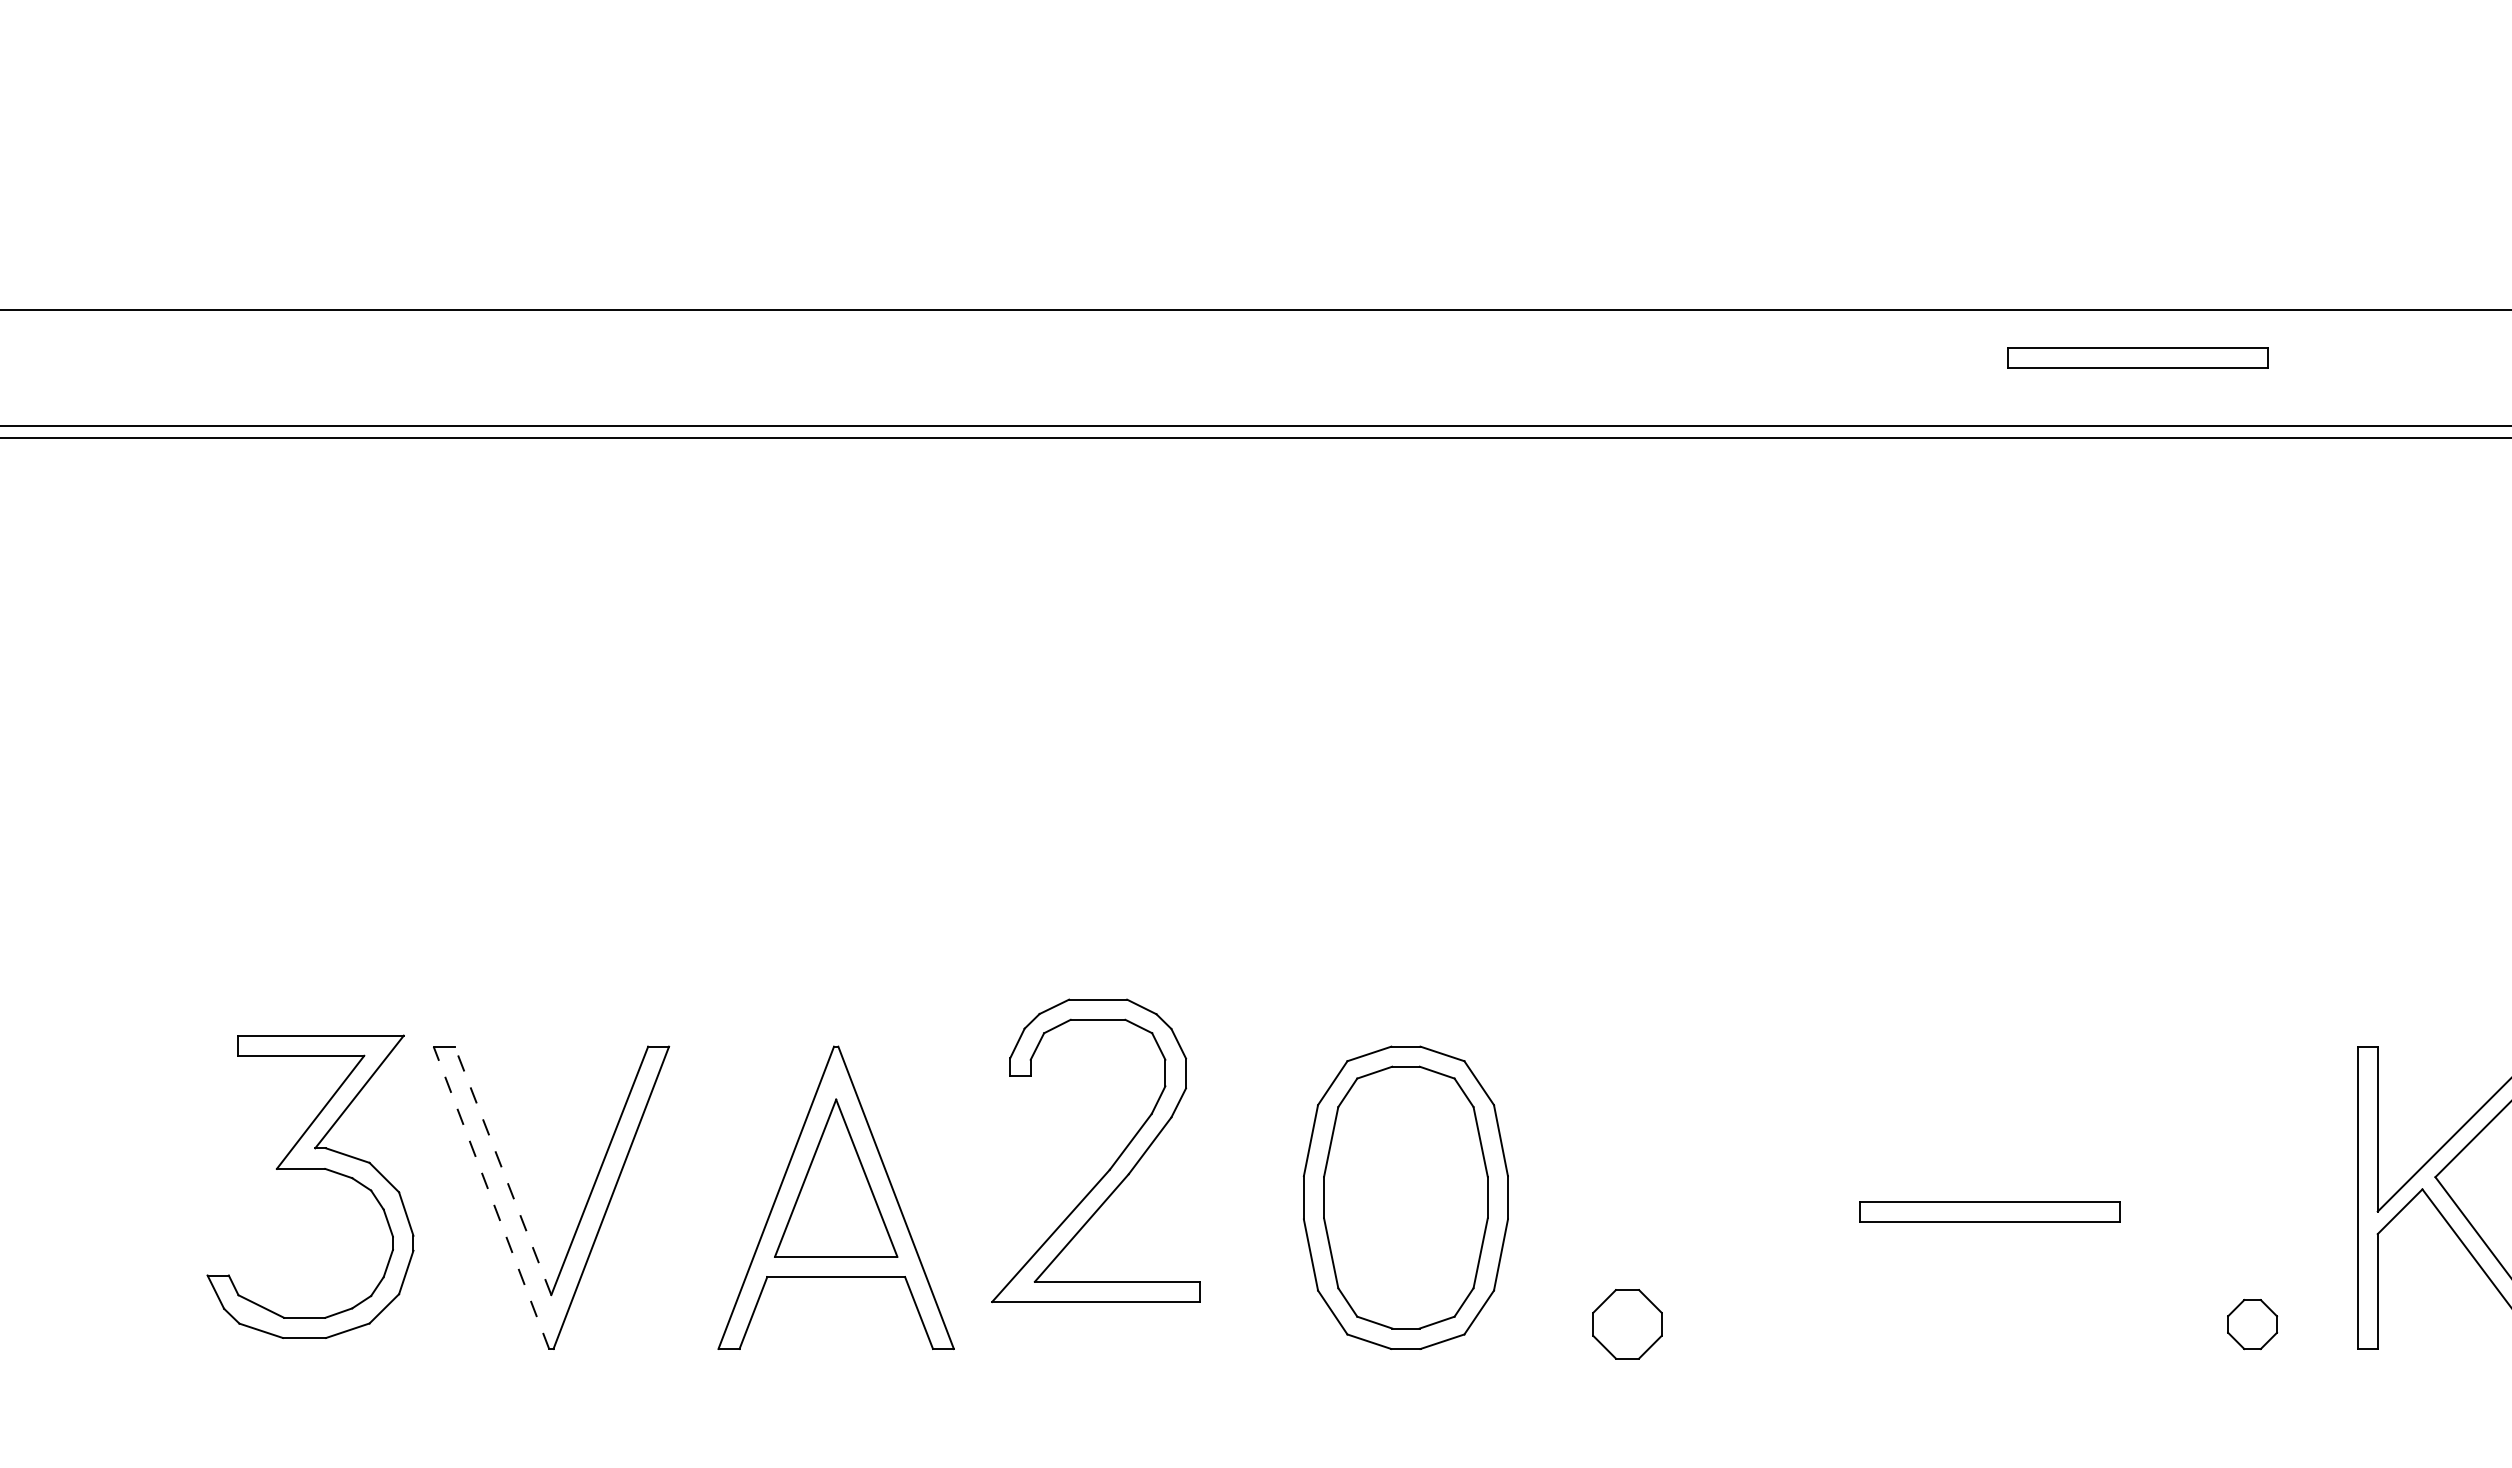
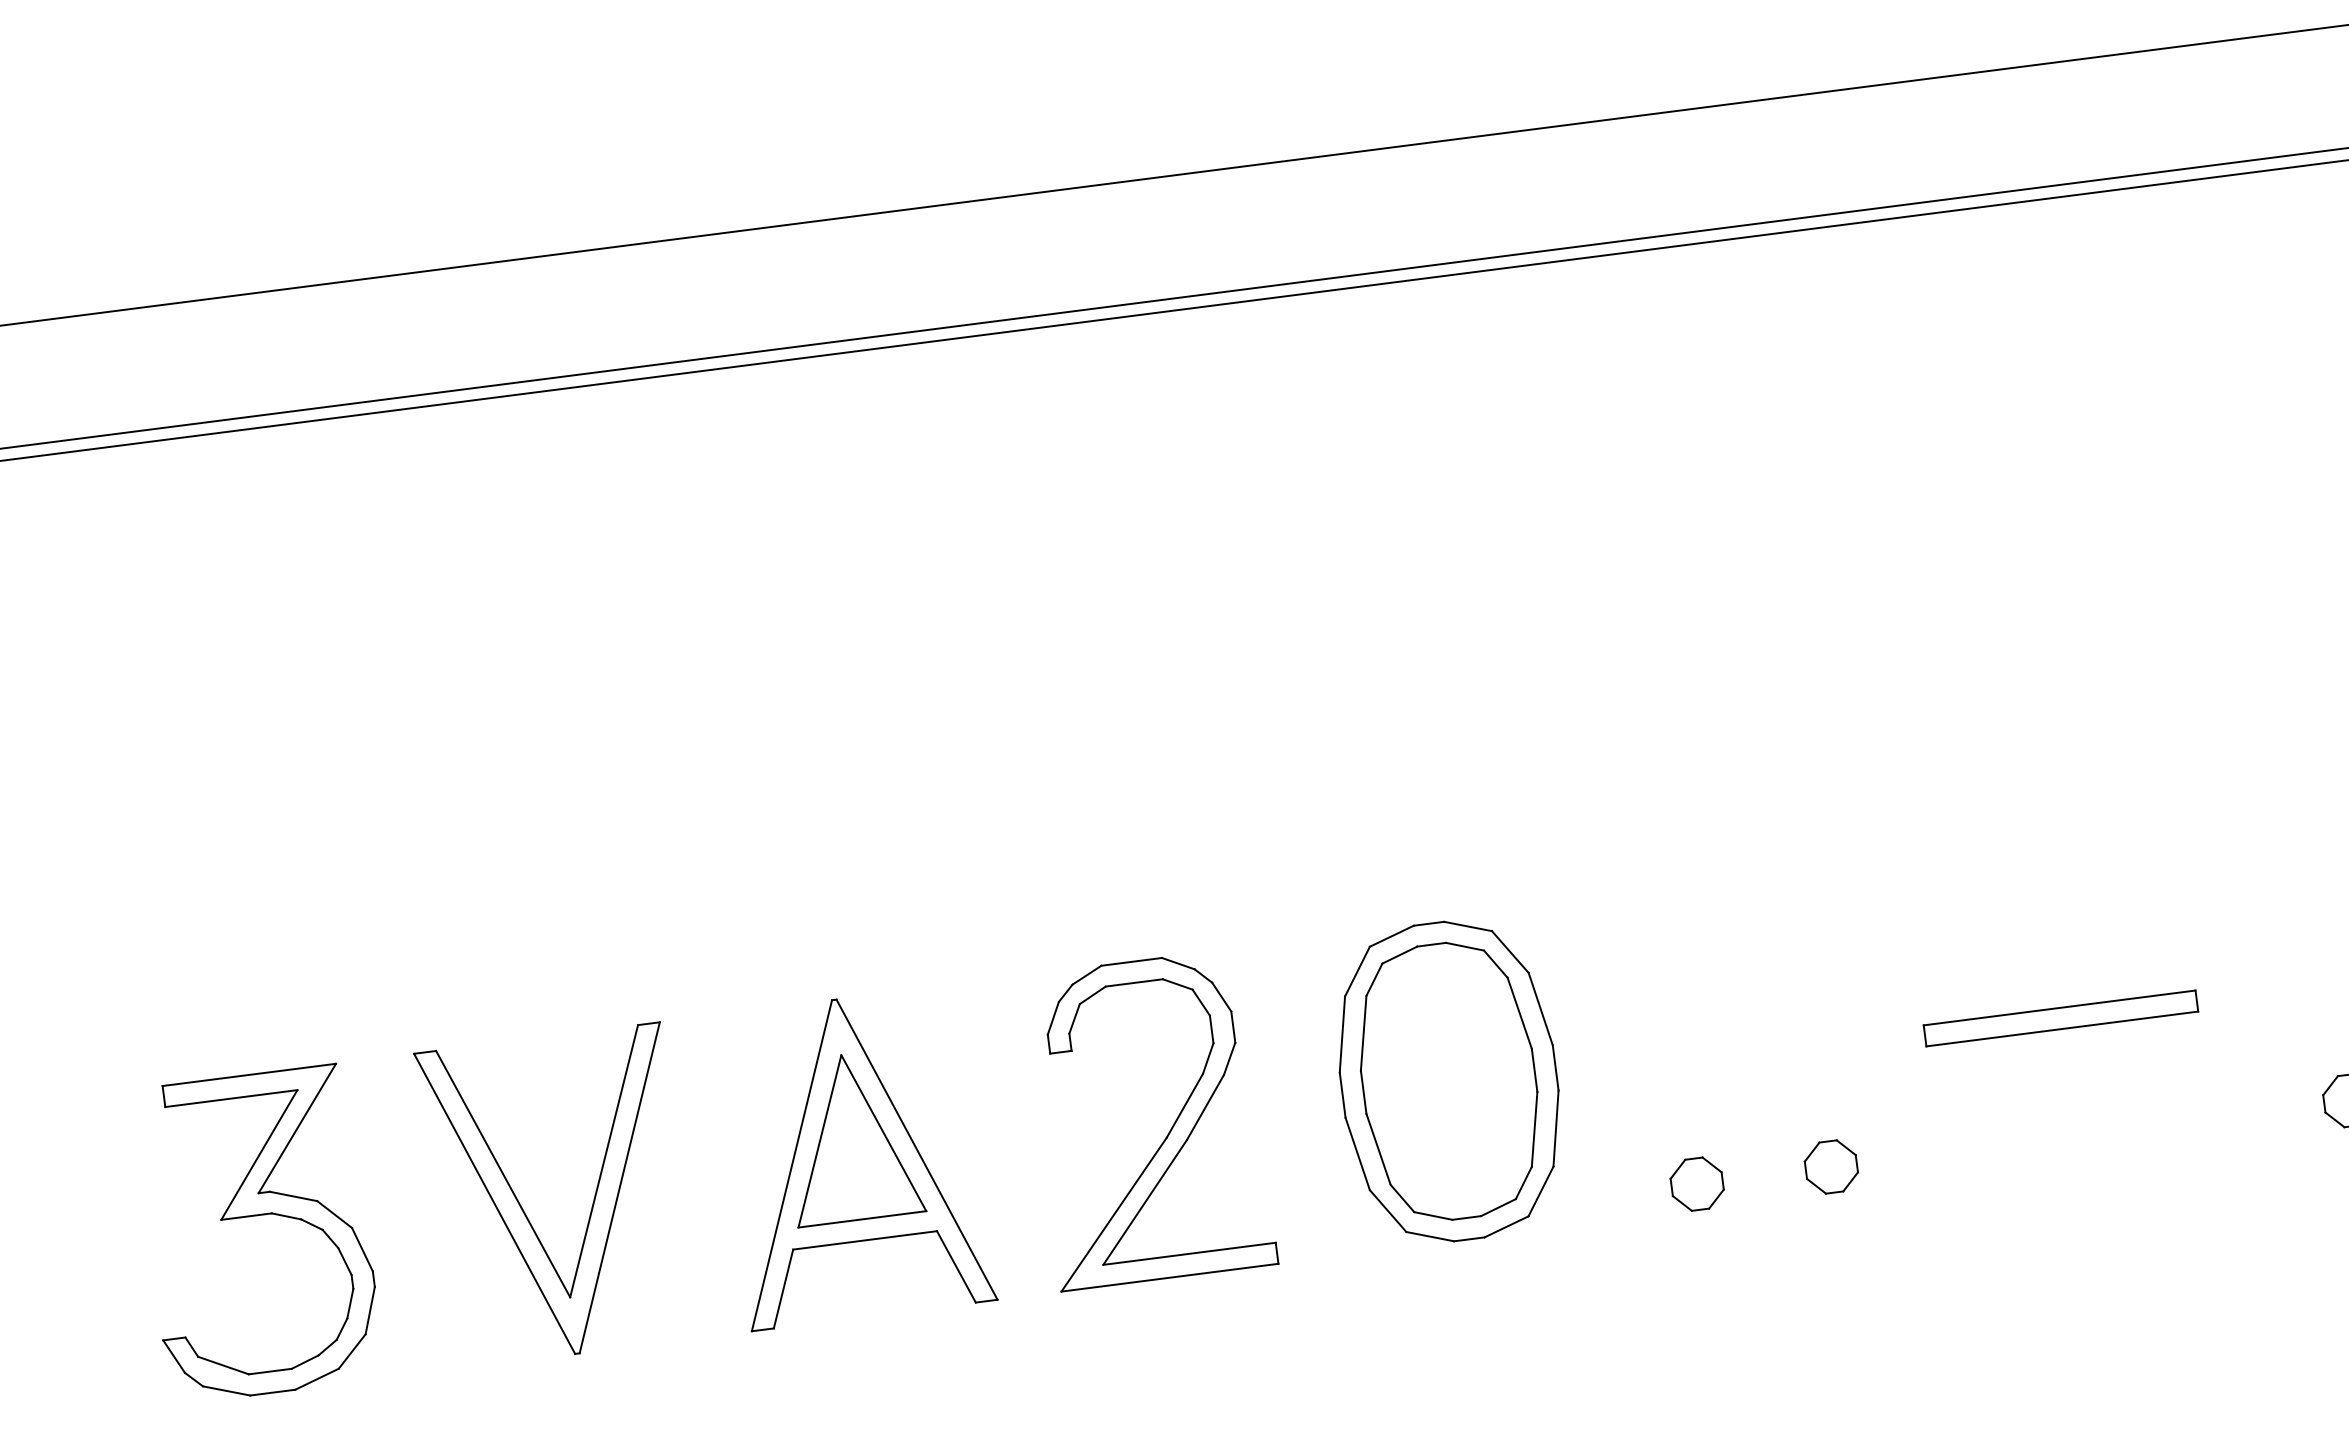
part: (2137, 357) -> (2100, 106), removed
part: (1111, 1165) -> (1167, 1133), moved
part: (310, 1169) -> (256, 1215), moved
line: (502, 1170) -> (502, 1173), dashed -> solid
line: (491, 1197) -> (494, 1203), dashed -> solid
part: (1626, 1324) -> (1696, 1184), size x0.71
part: (1755, 1324) -> (1830, 1167), added

